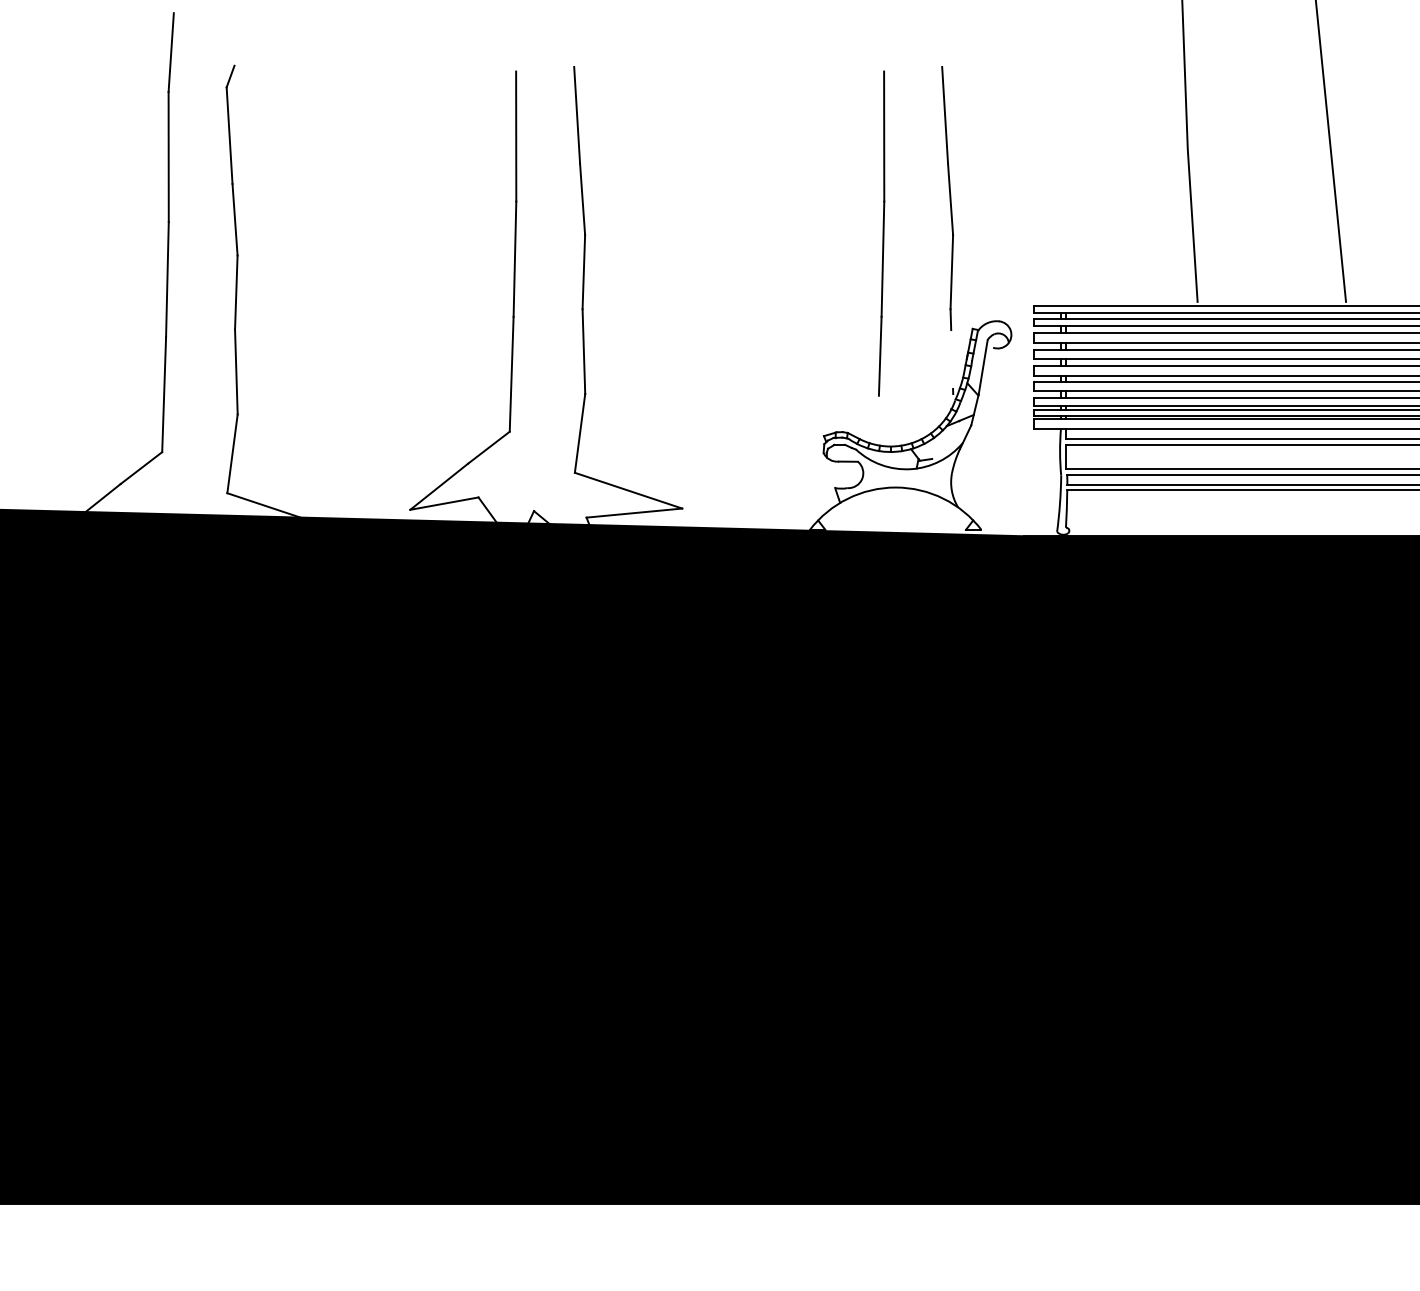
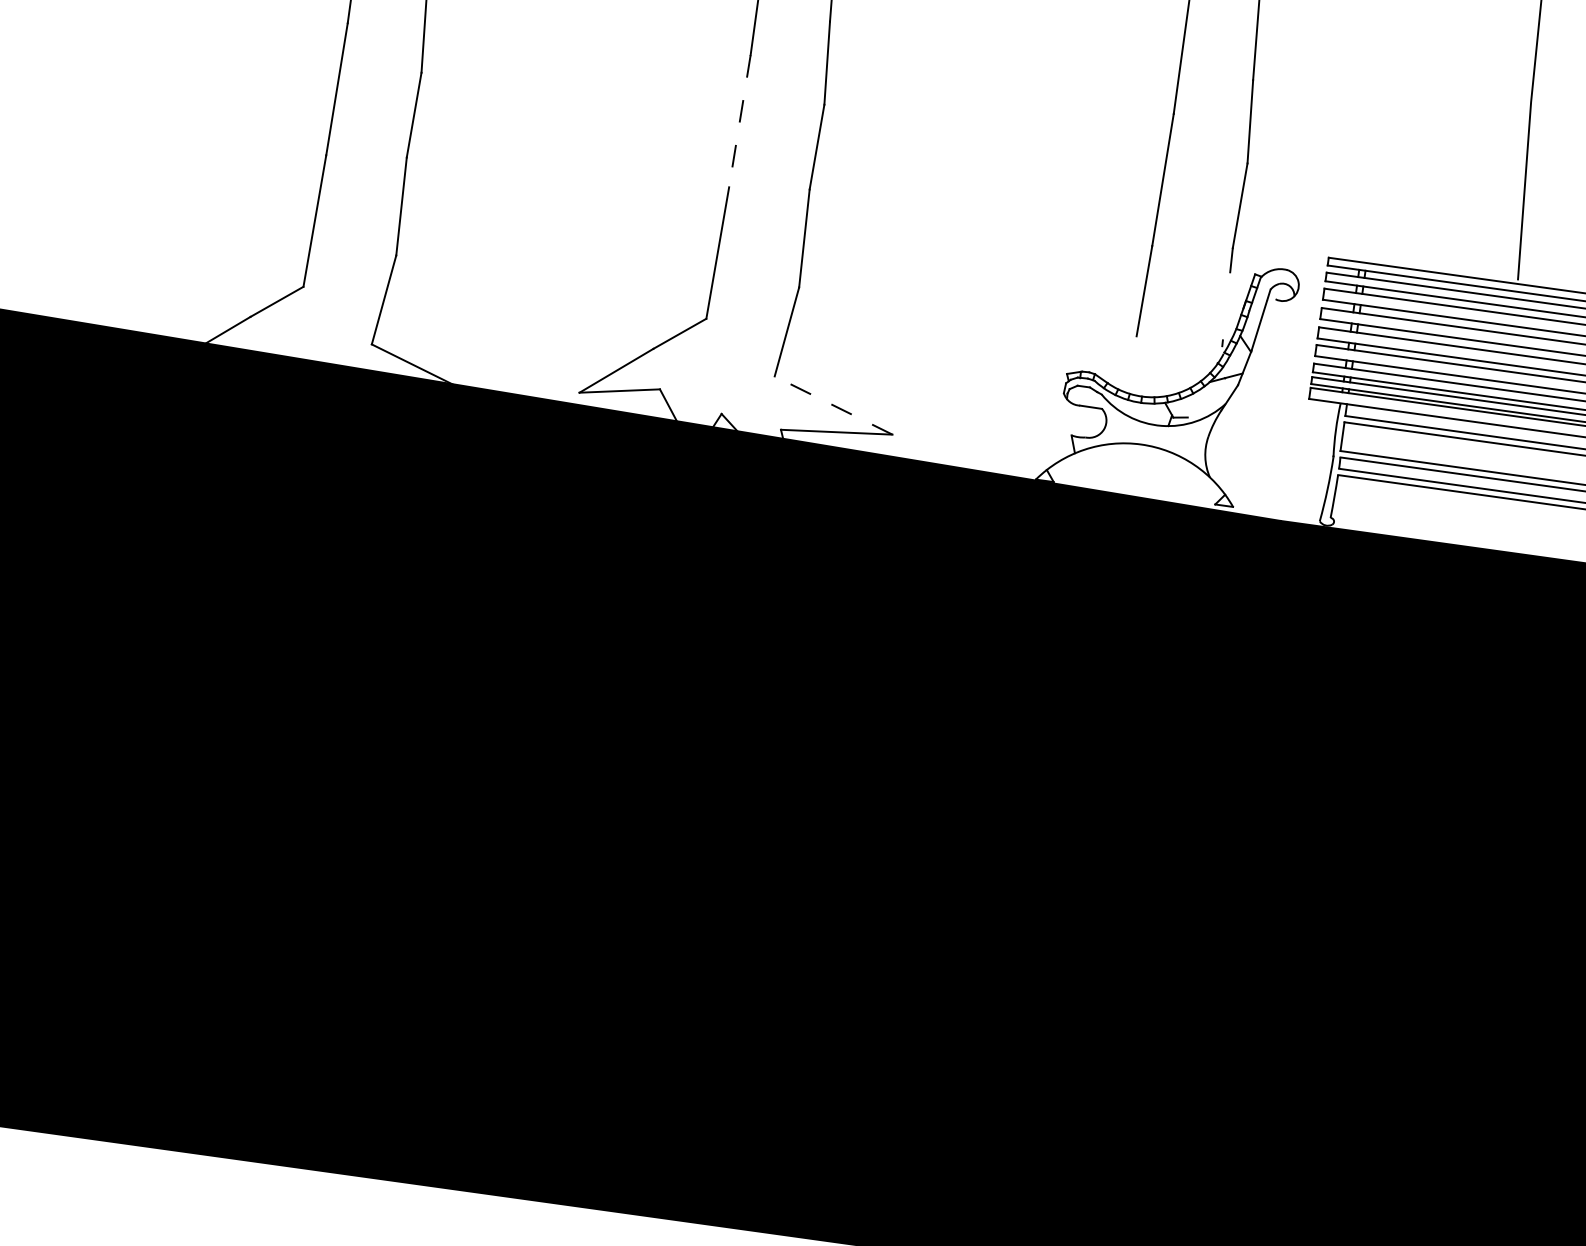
line: (514, 259) -> (739, 121), solid -> dashed
line: (628, 490) -> (833, 405), solid -> dashed

